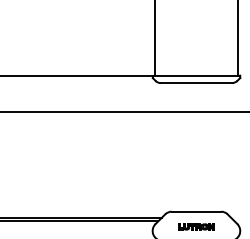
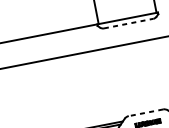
line: (196, 83) -> (128, 23), solid -> dashed
line: (196, 211) -> (145, 112), solid -> dashed

